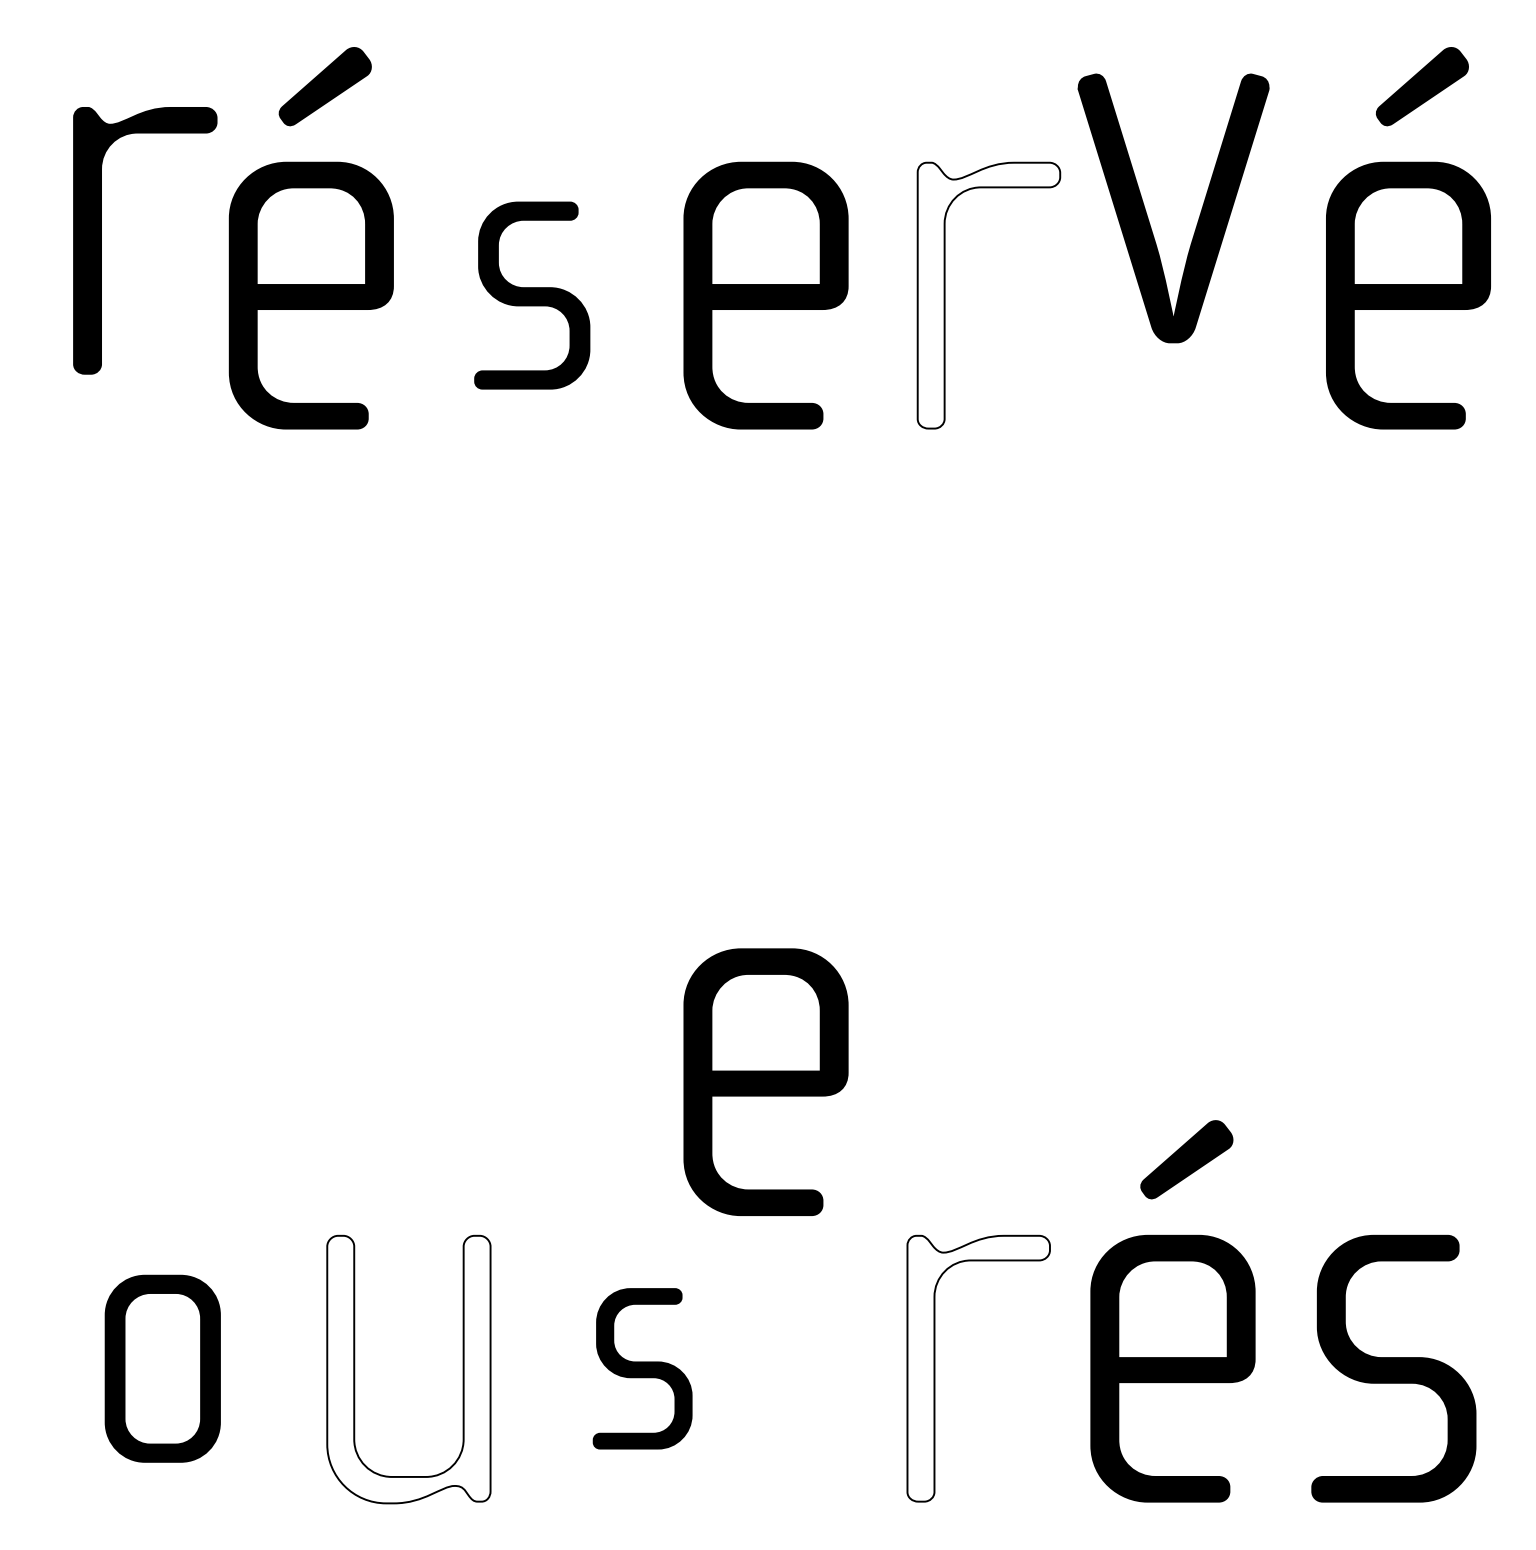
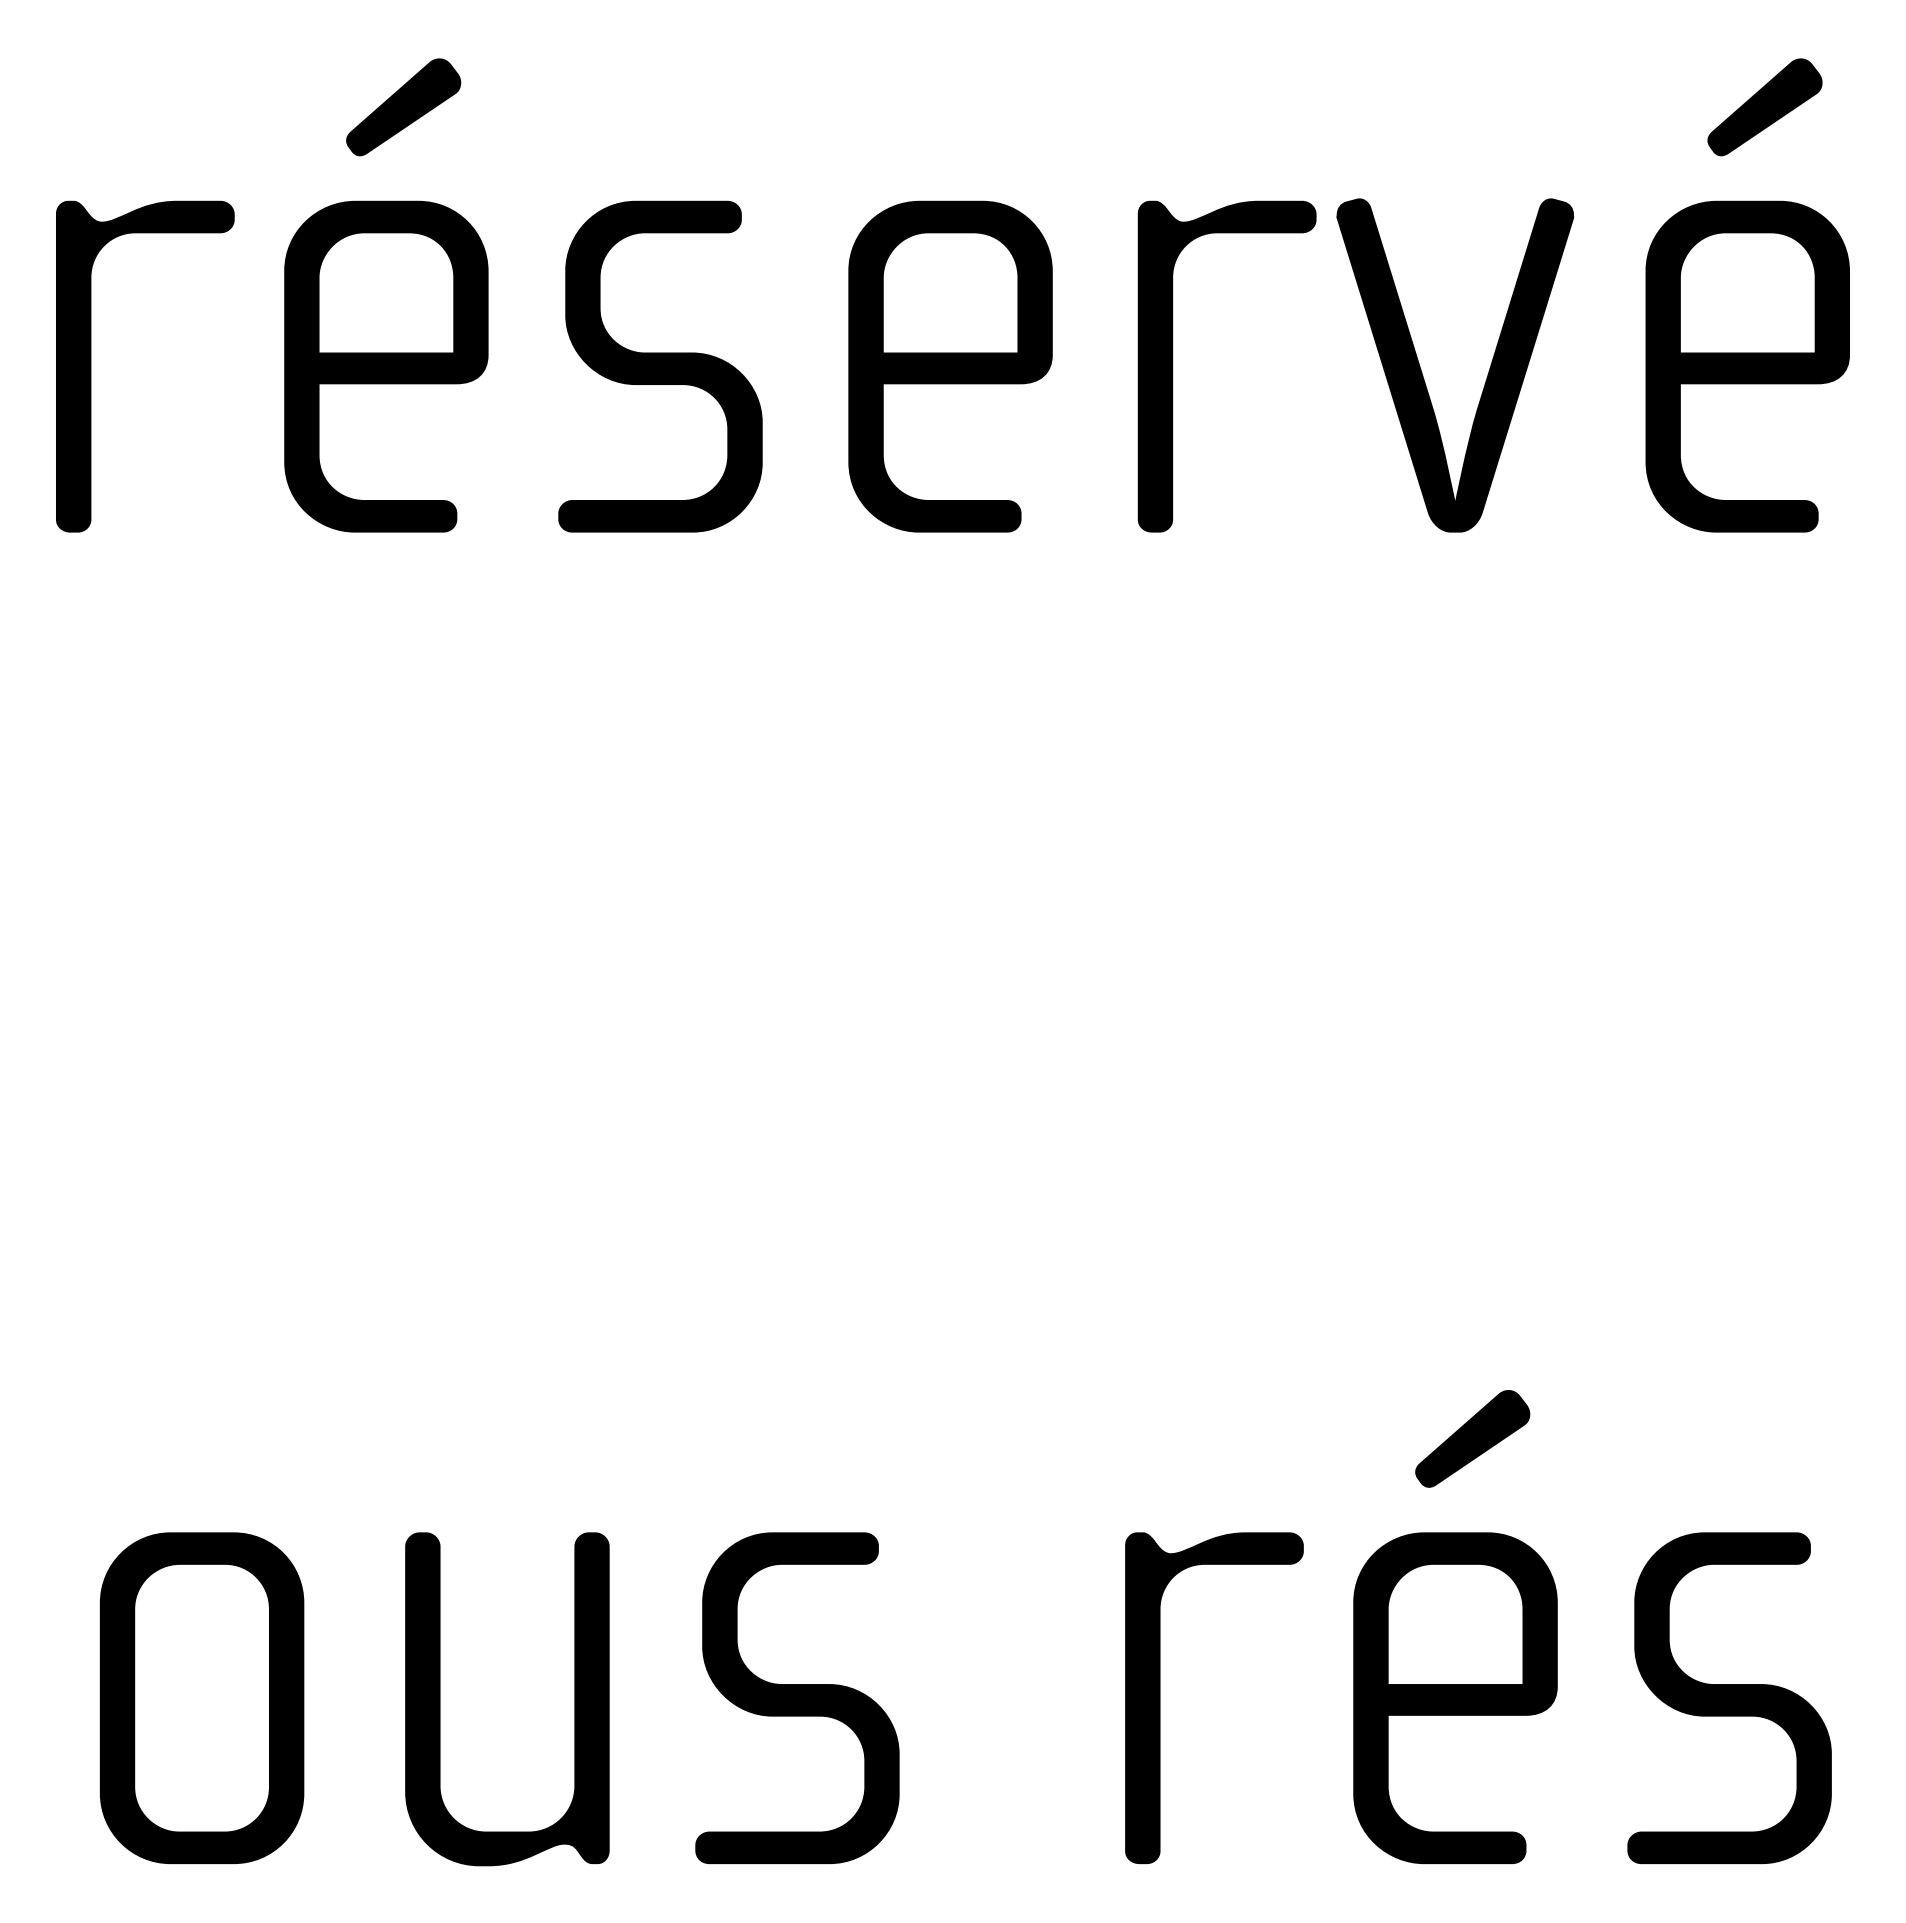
part: (1199, 215) -> (1487, 374), moved
part: (101, 240) -> (91, 366), moved
part: (532, 295) -> (660, 366), size x1.43
fill: (988, 295) -> (1226, 366), added
part: (765, 1082) -> (950, 1342), removed
part: (162, 1368) -> (201, 1698), size x1.43
part: (642, 1368) -> (797, 1698), size x1.67
fill: (978, 1368) -> (1214, 1698), added
fill: (408, 1369) -> (507, 1699), added

